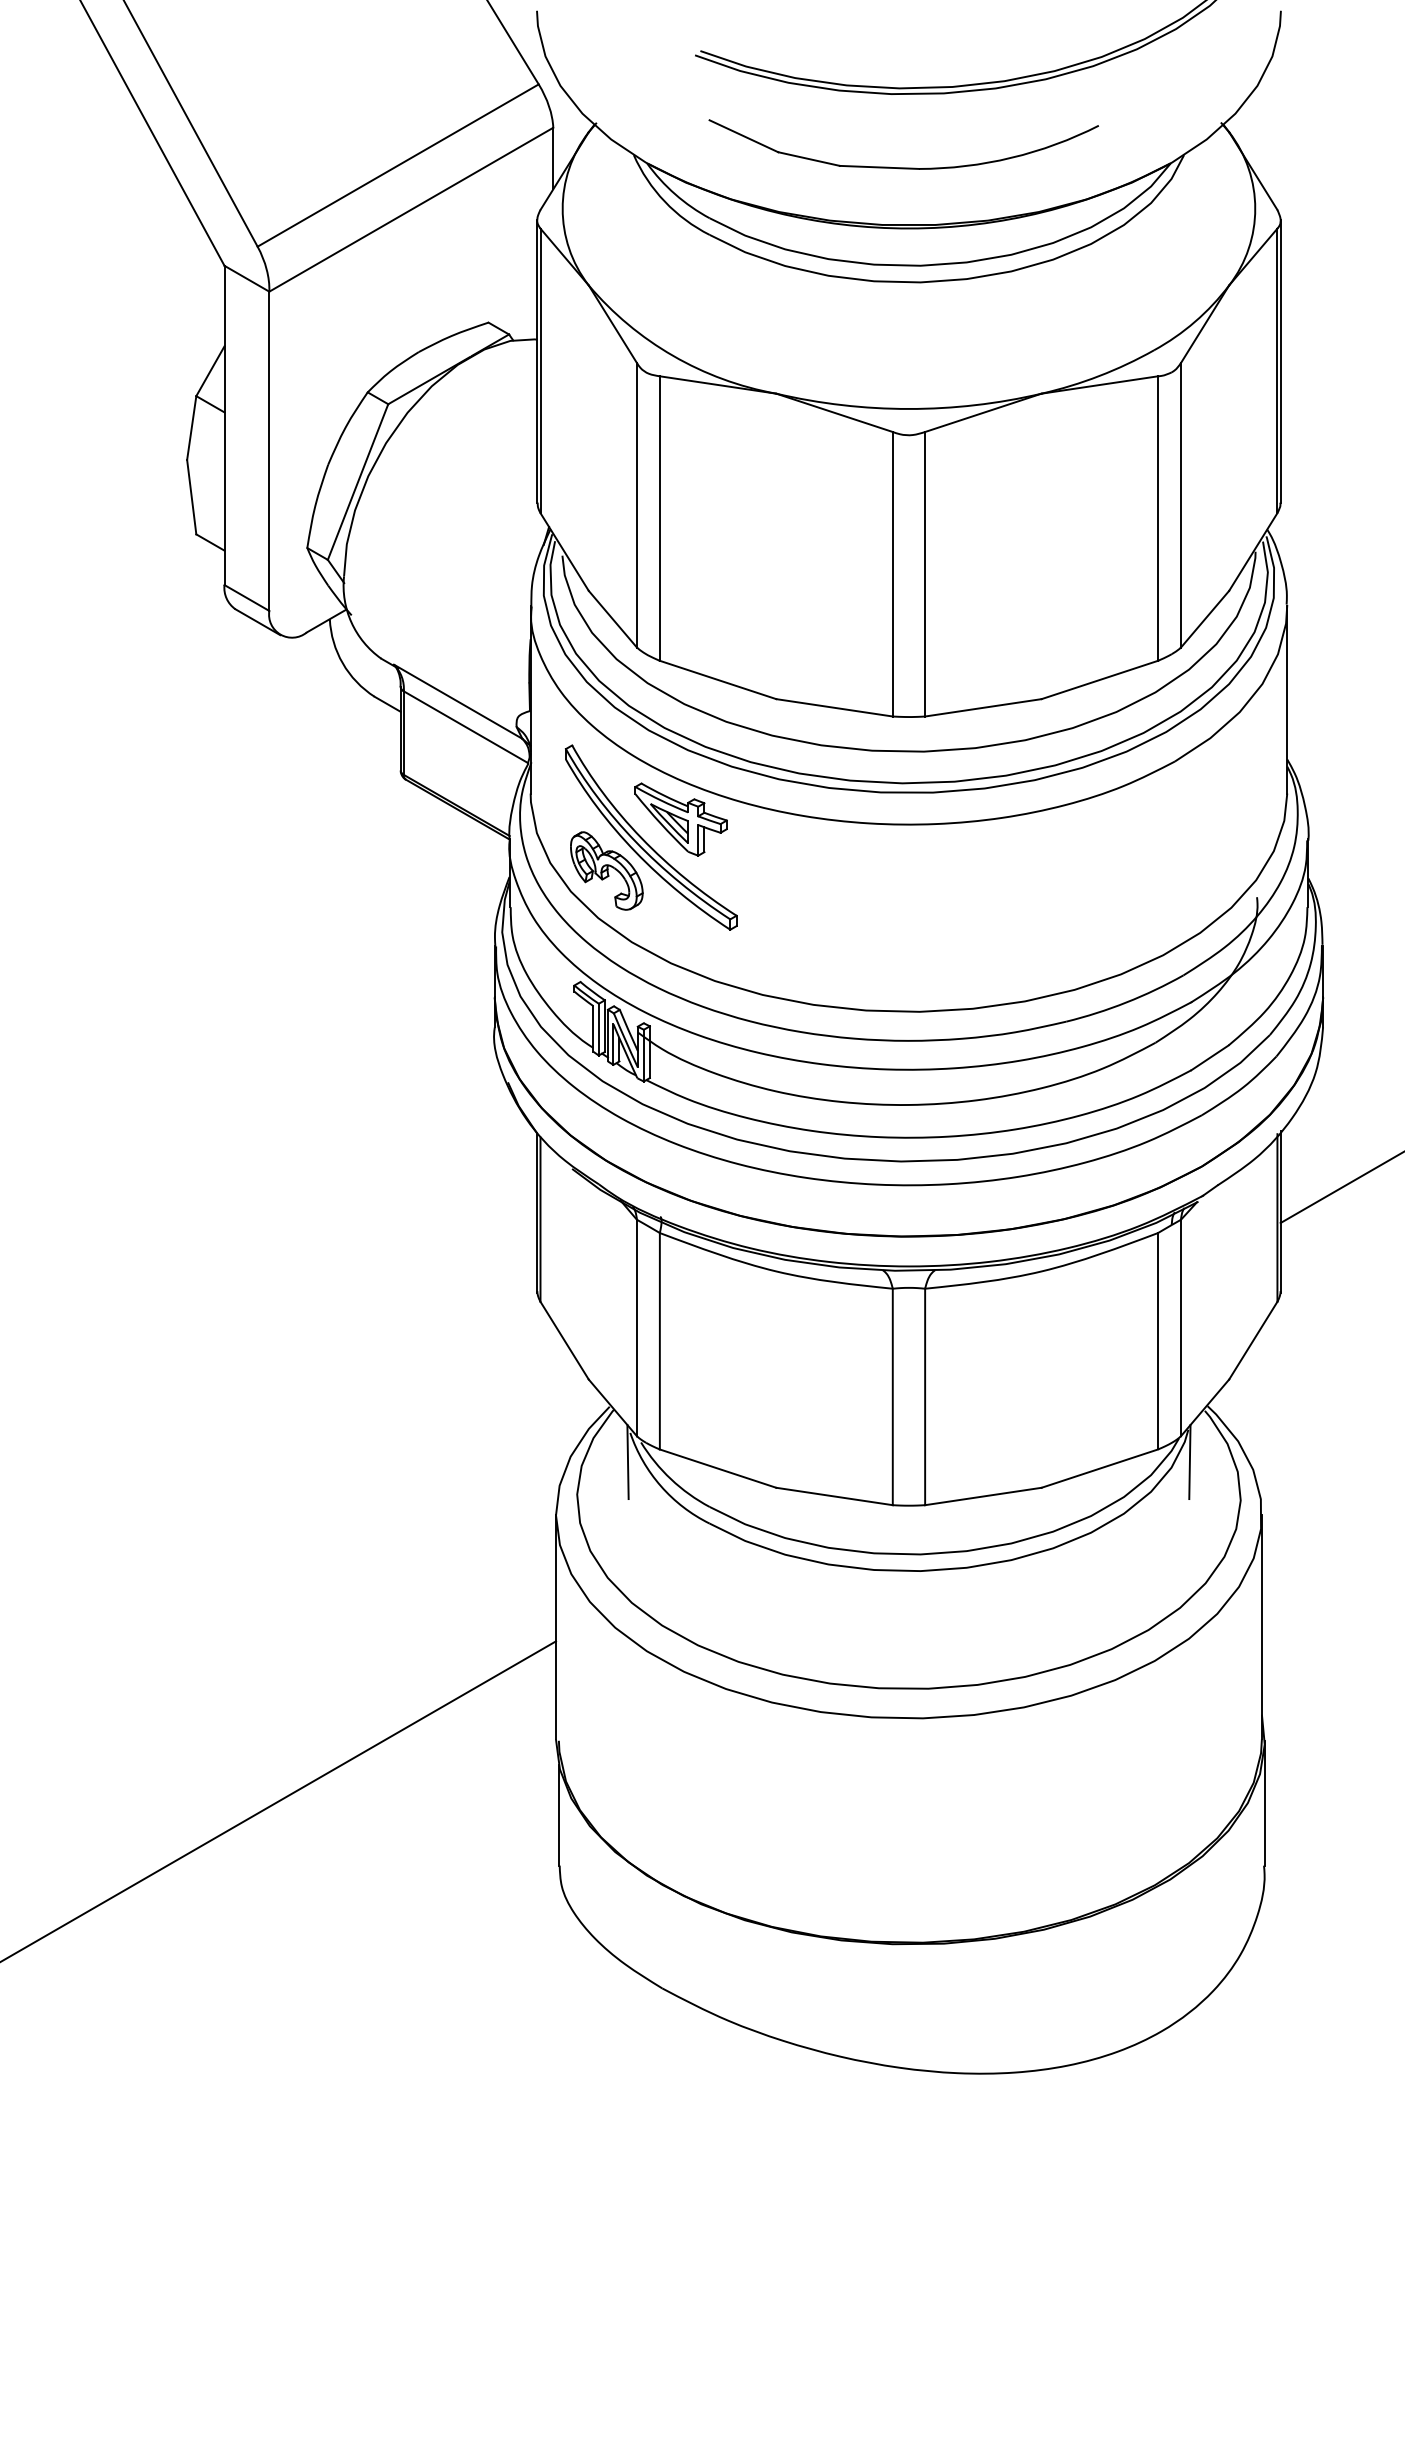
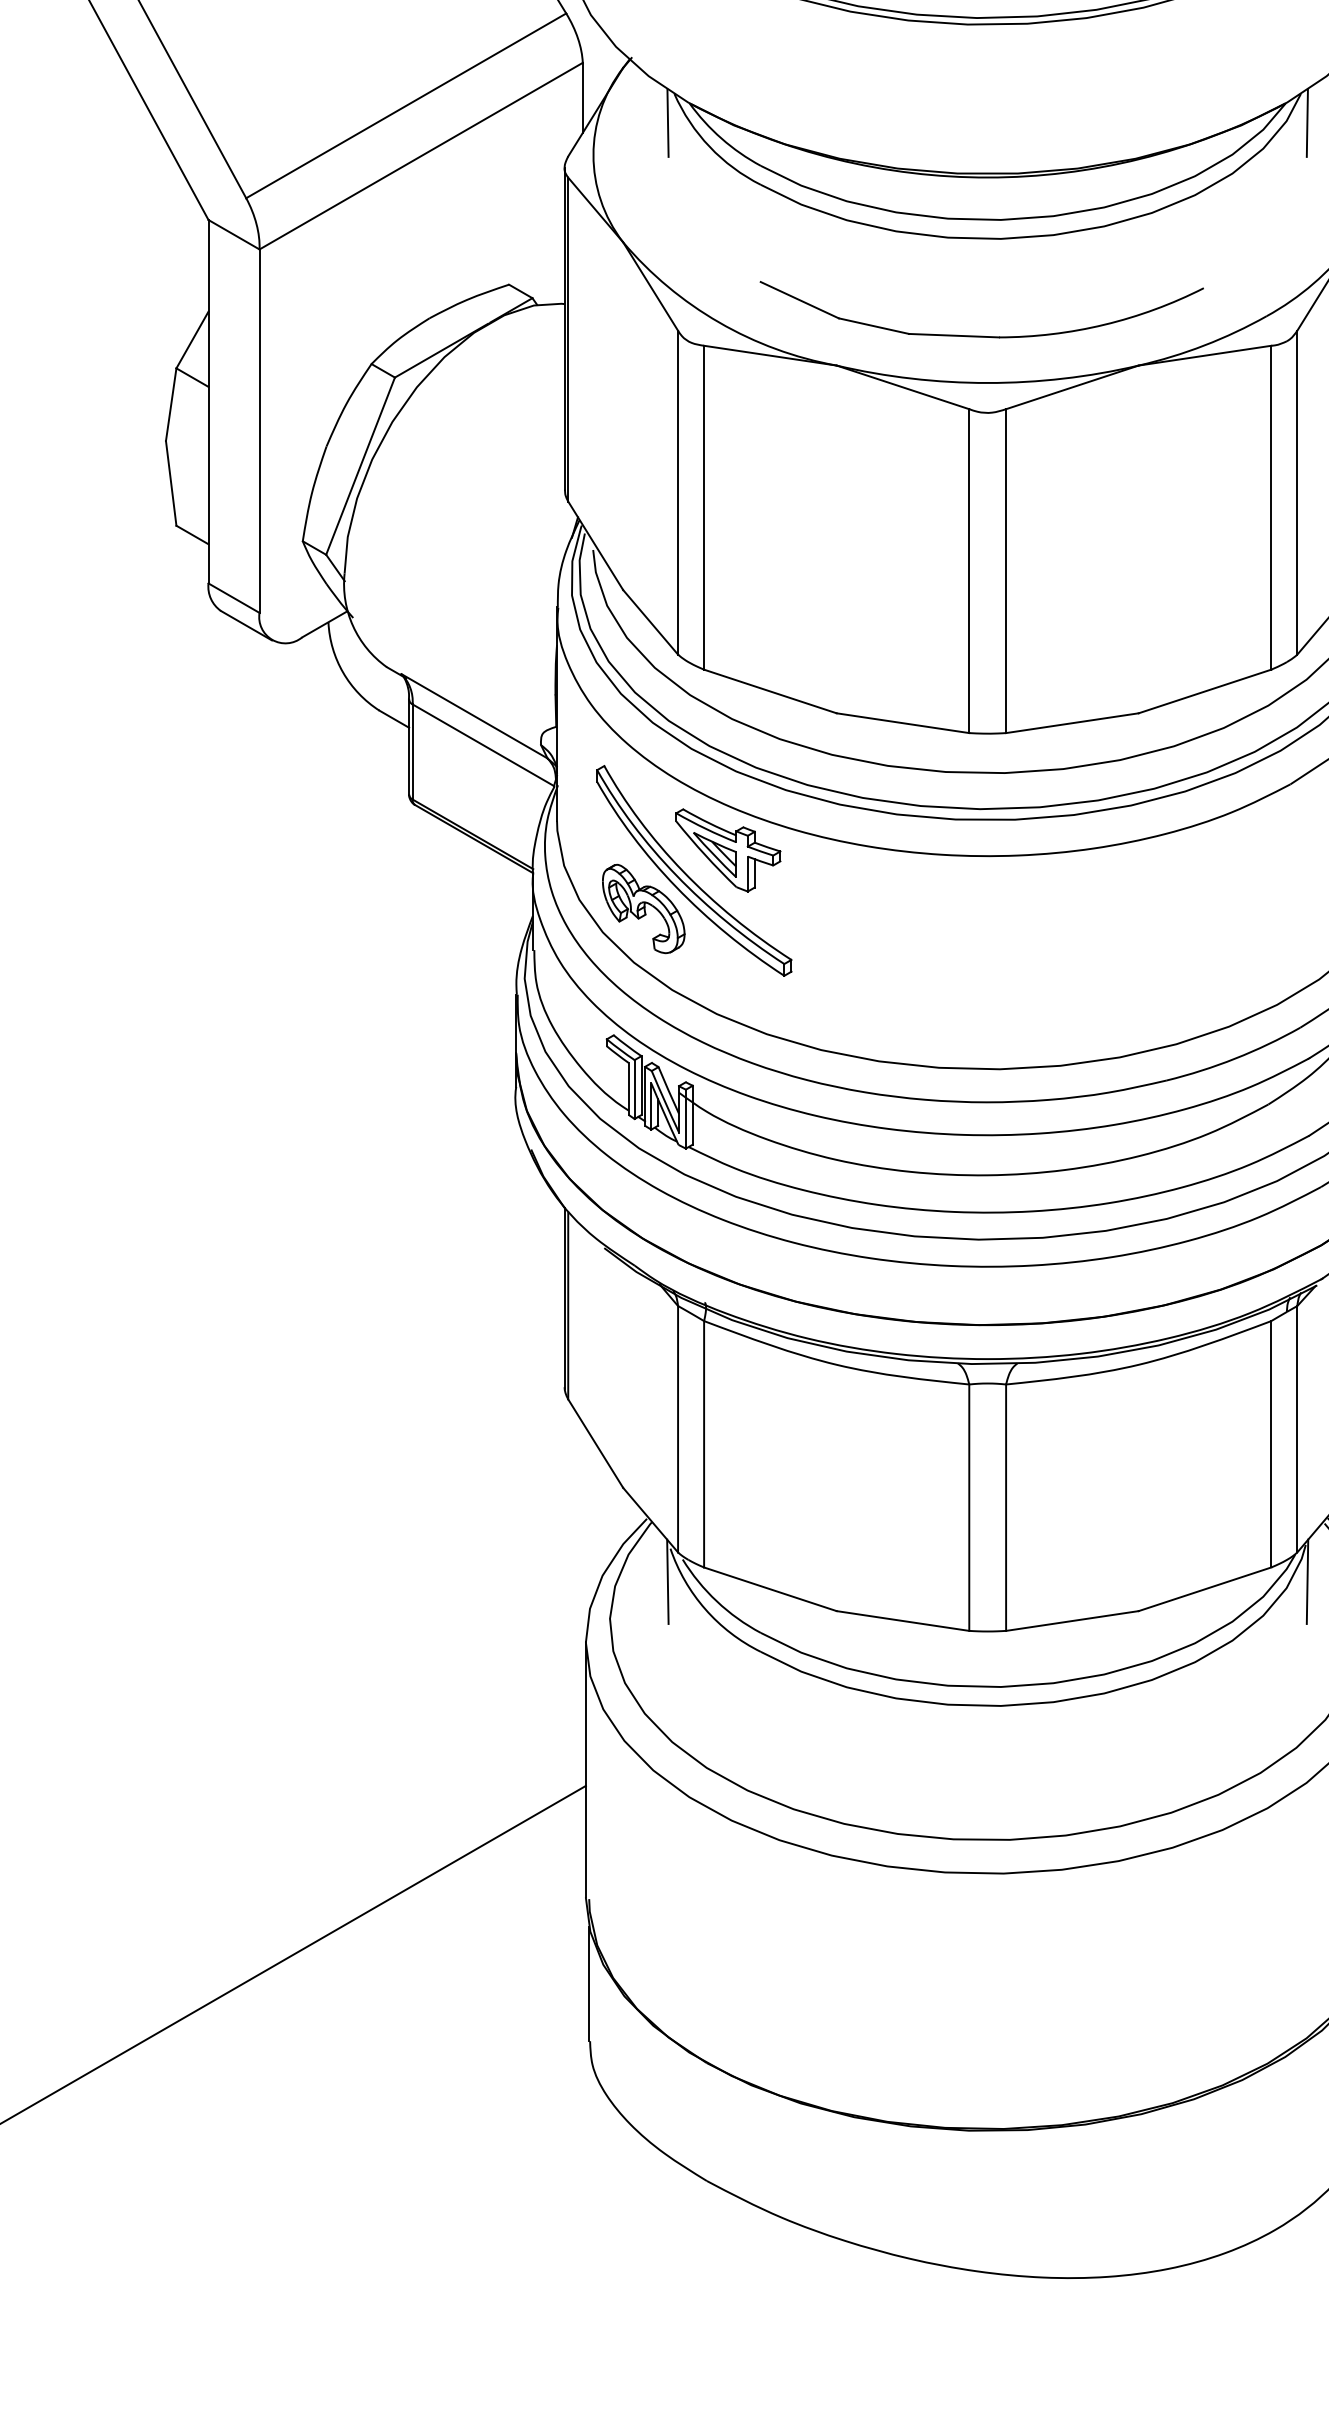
part: (903, 167) -> (981, 335), moved
line: (627, 180) -> (667, 122), added
line: (1189, 180) -> (1307, 122), added

